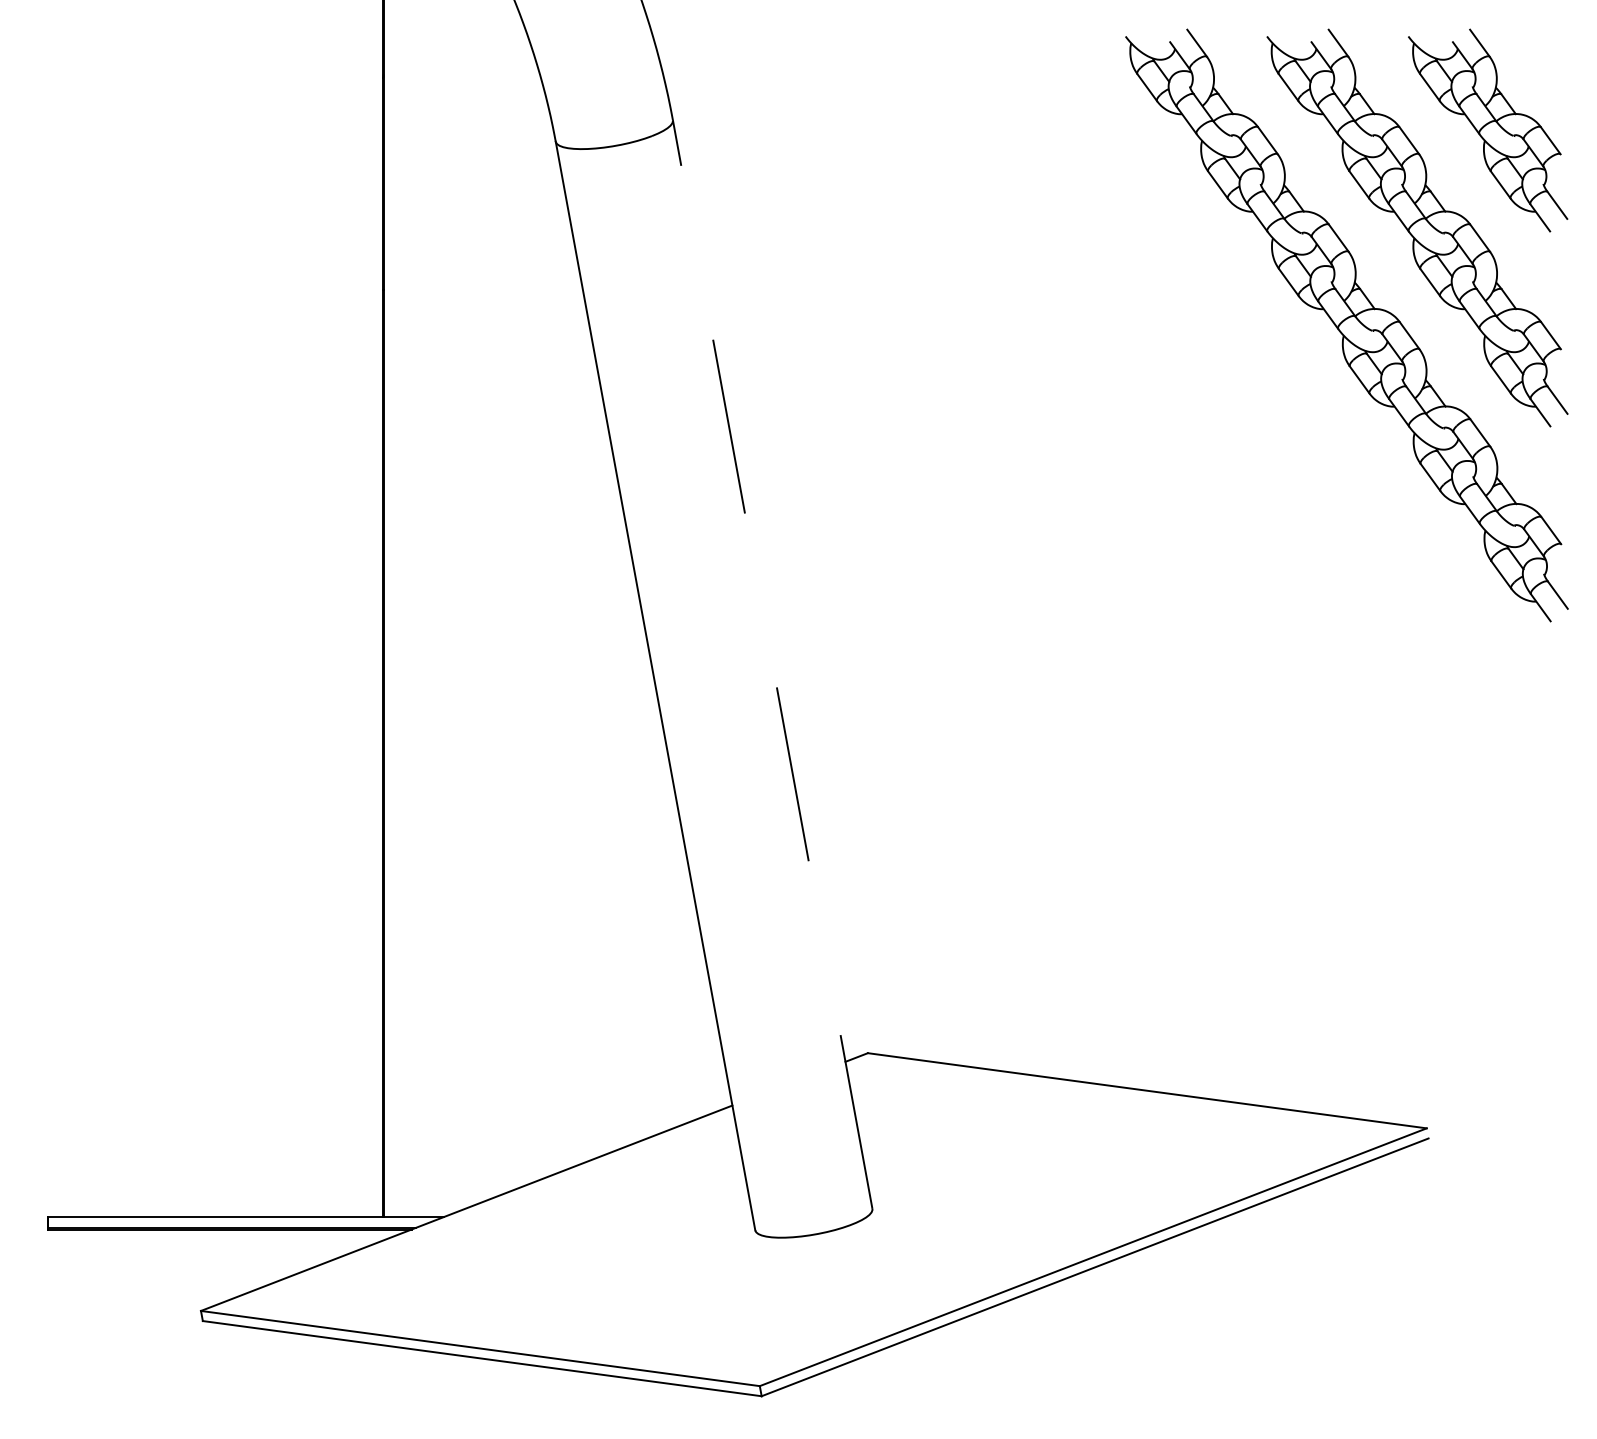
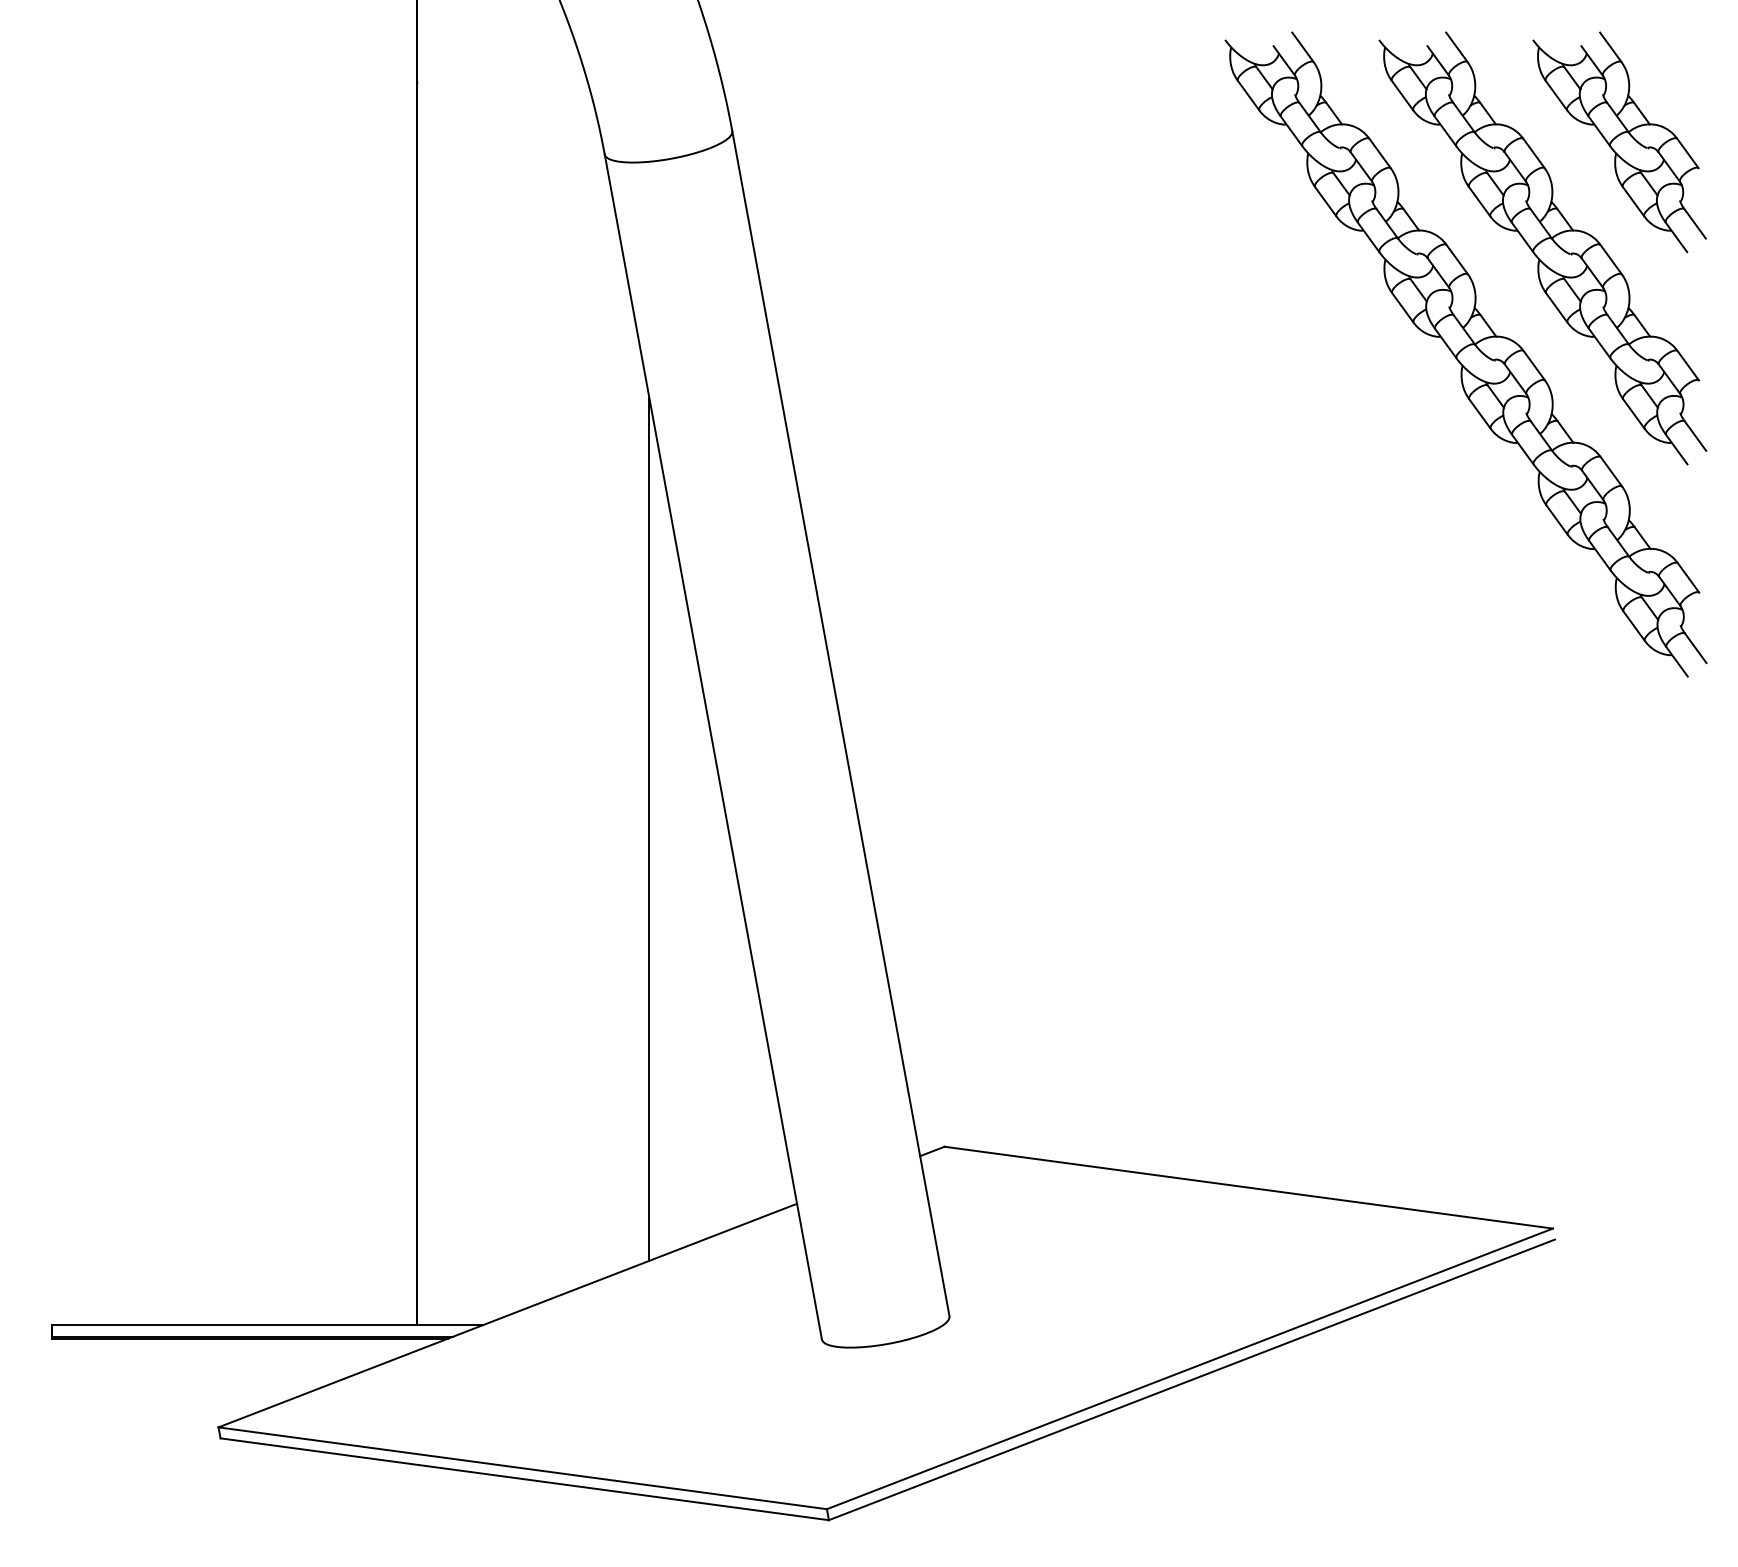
line: (772, 664) -> (840, 723), dashed -> solid
line: (596, 760) -> (649, 828), added

